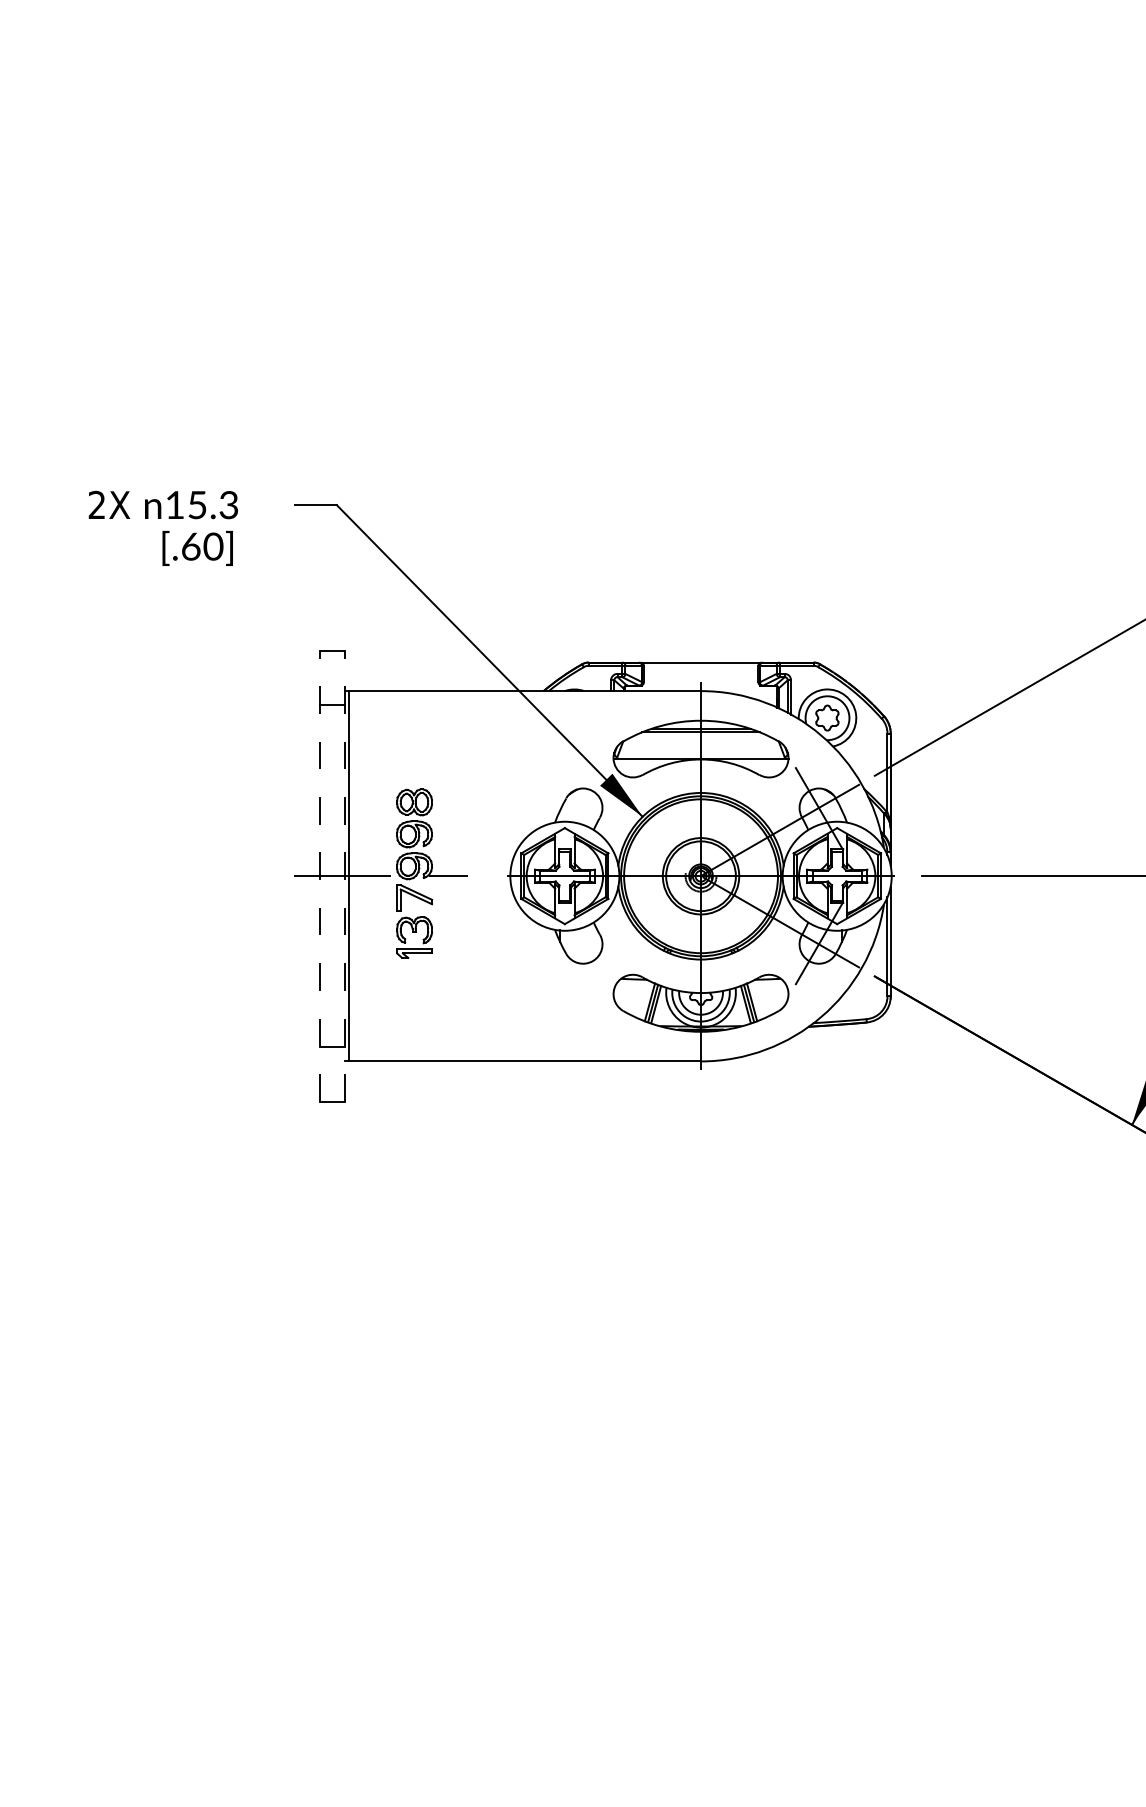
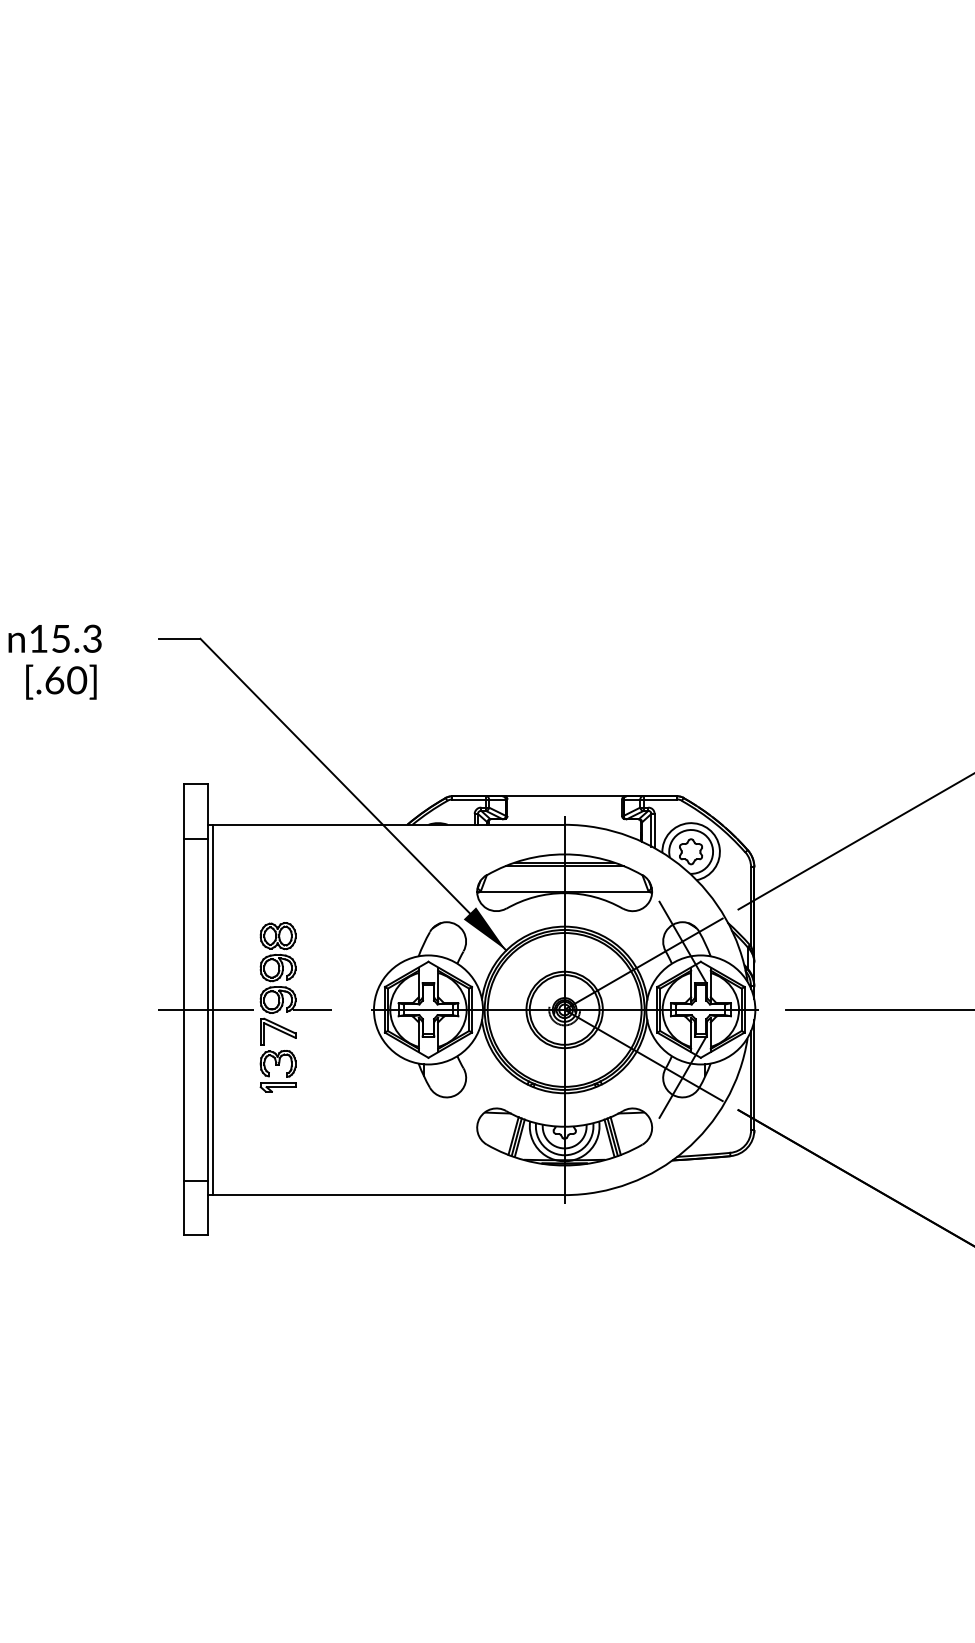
line: (319, 875) -> (183, 1009), dashed -> solid
line: (344, 875) -> (208, 1009), dashed -> solid

